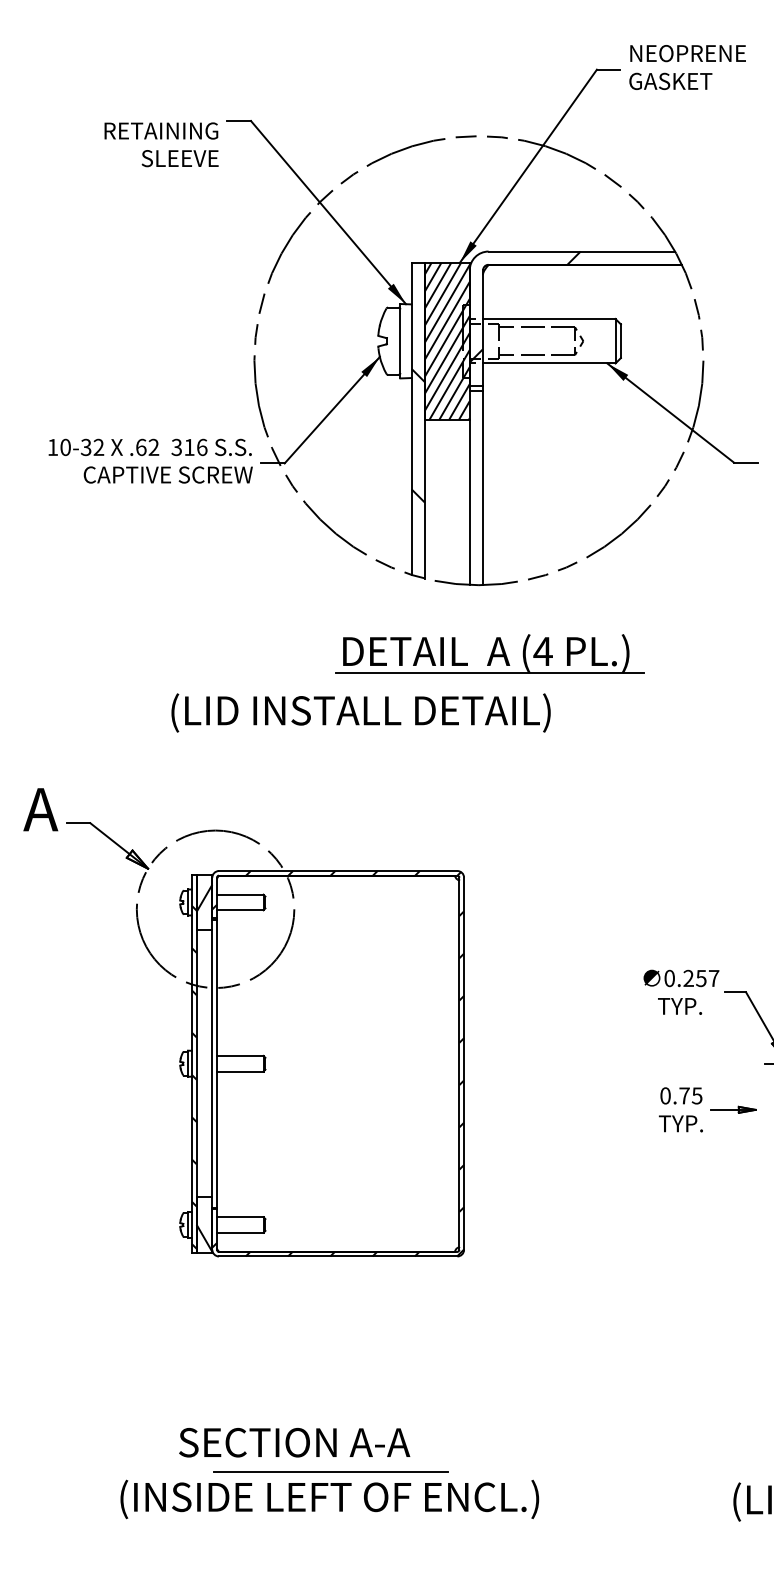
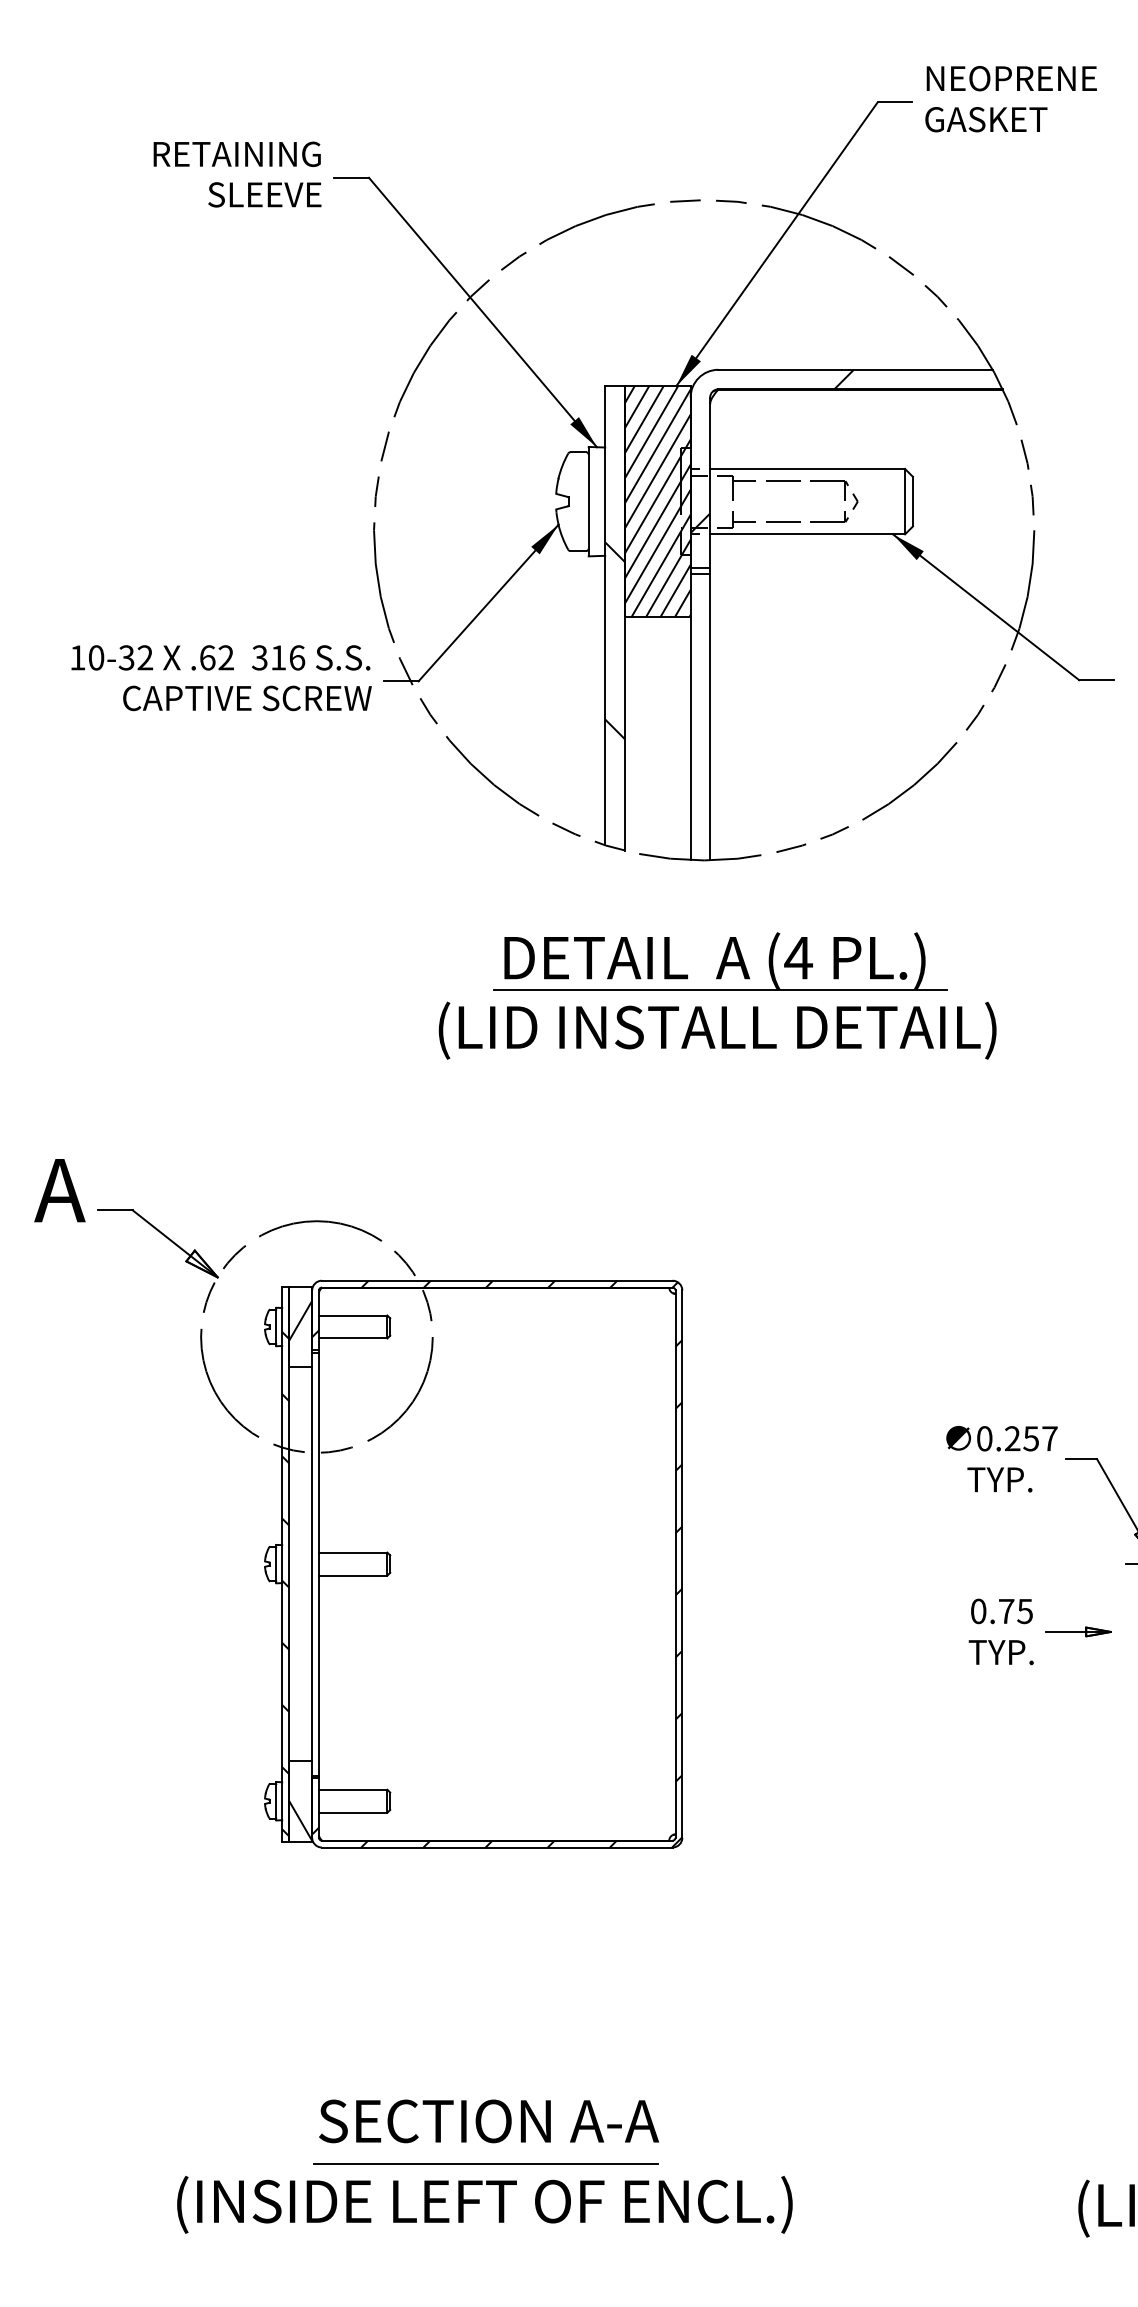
text: (161, 144) -> (237, 174), moved
text: (360, 712) -> (716, 1029), moved
text: (294, 1442) -> (488, 2121), moved

